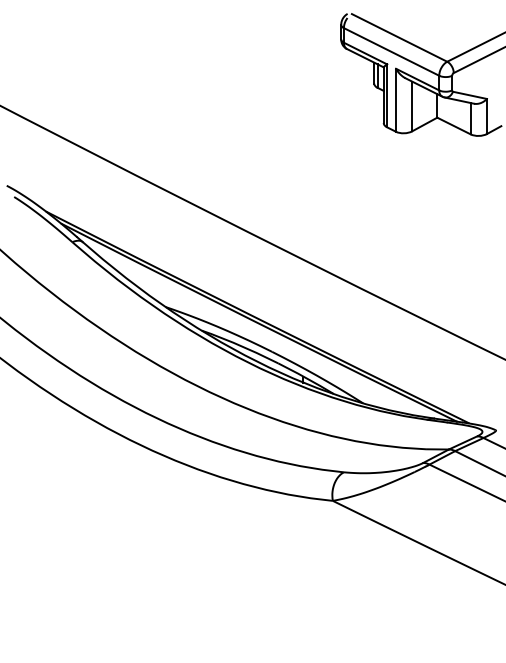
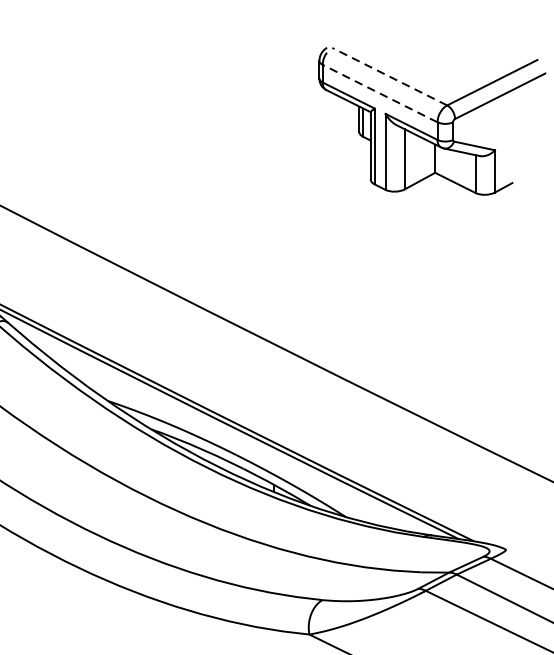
line: (399, 37) -> (389, 76), solid -> dashed
line: (391, 51) -> (380, 93), solid -> dashed

